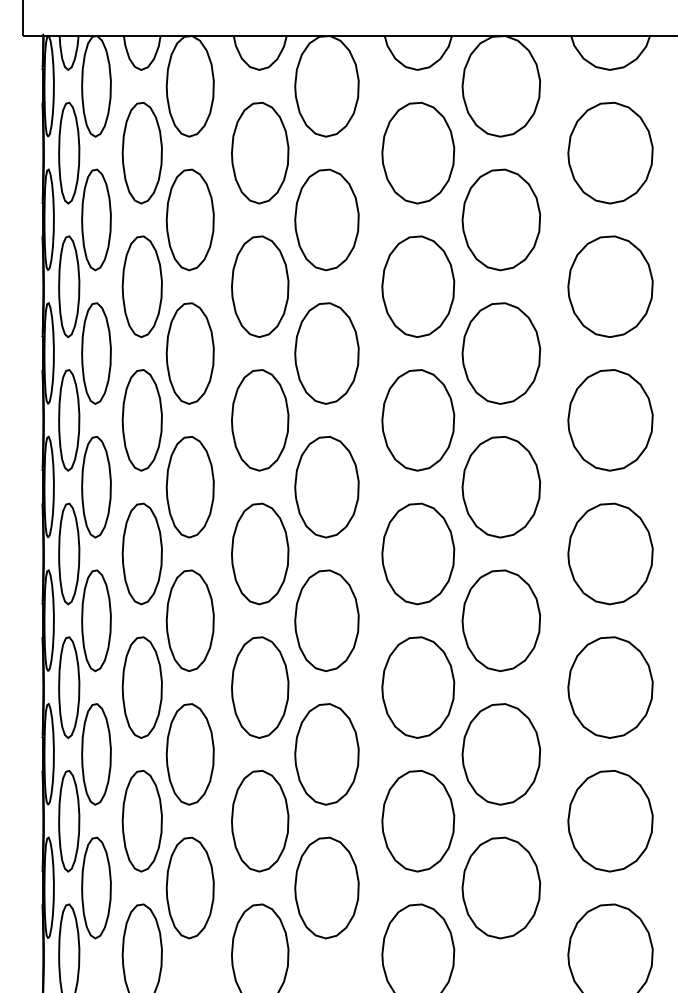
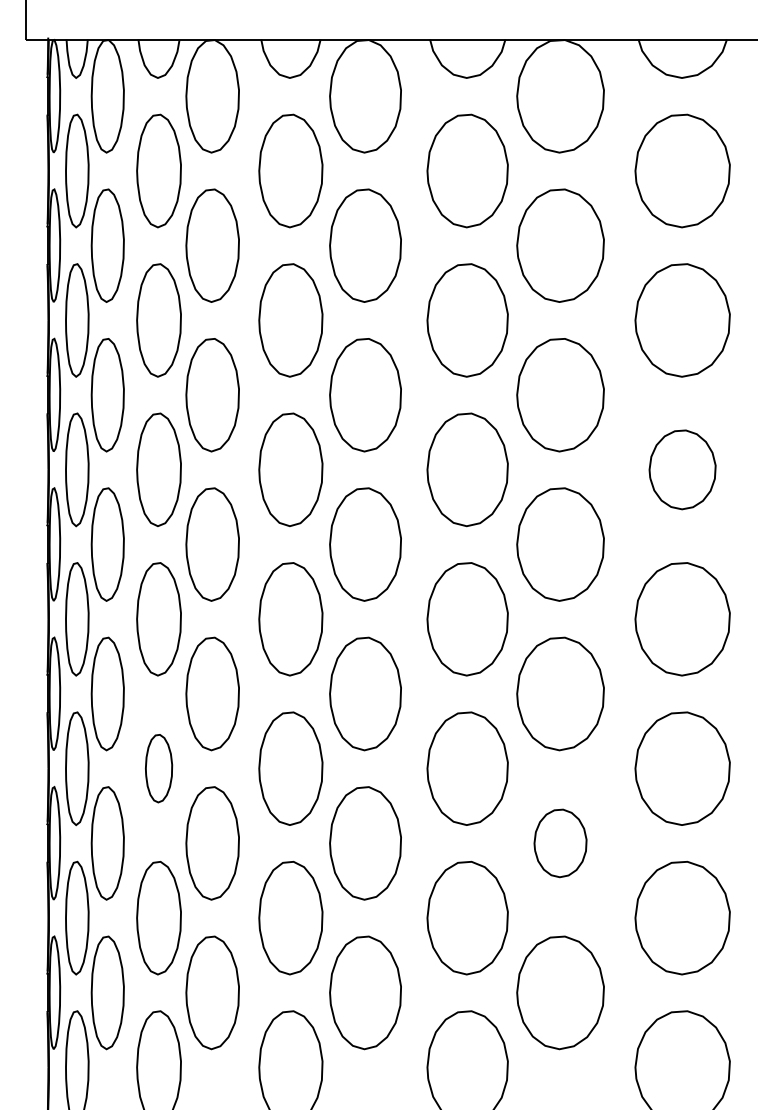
part: (610, 420) -> (682, 469), size x0.7
part: (141, 687) -> (158, 768), size x0.6
part: (501, 754) -> (560, 843), size x0.6

